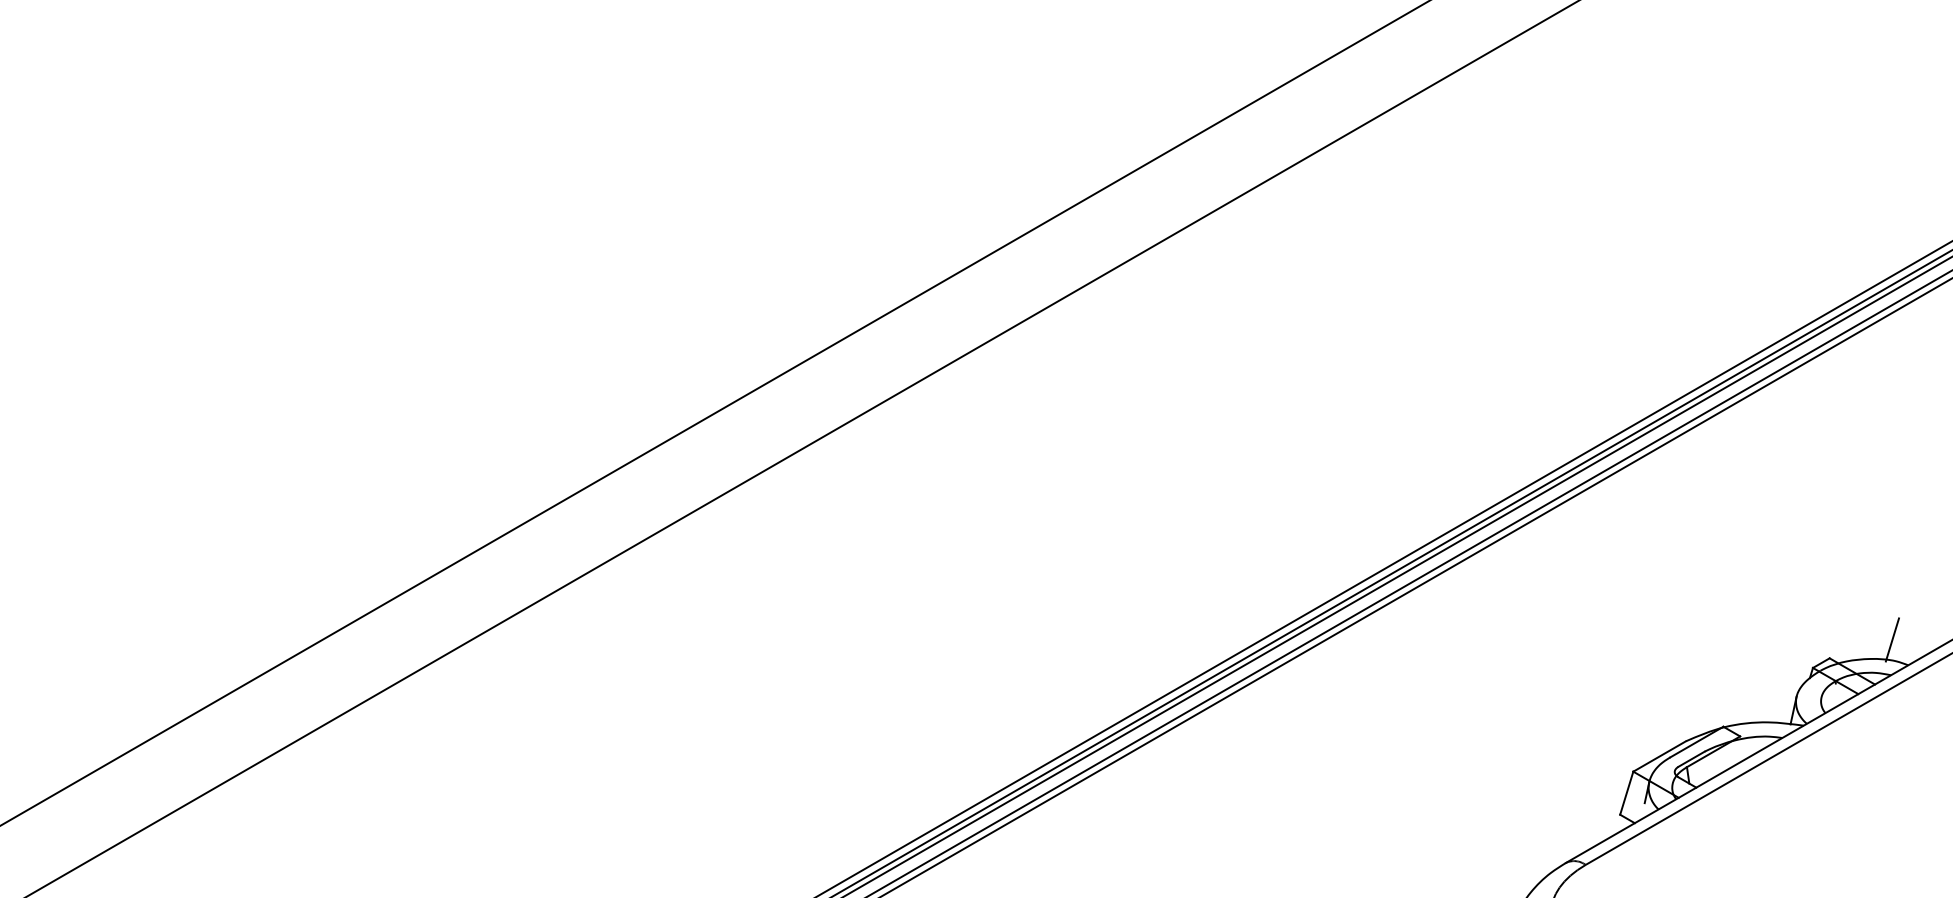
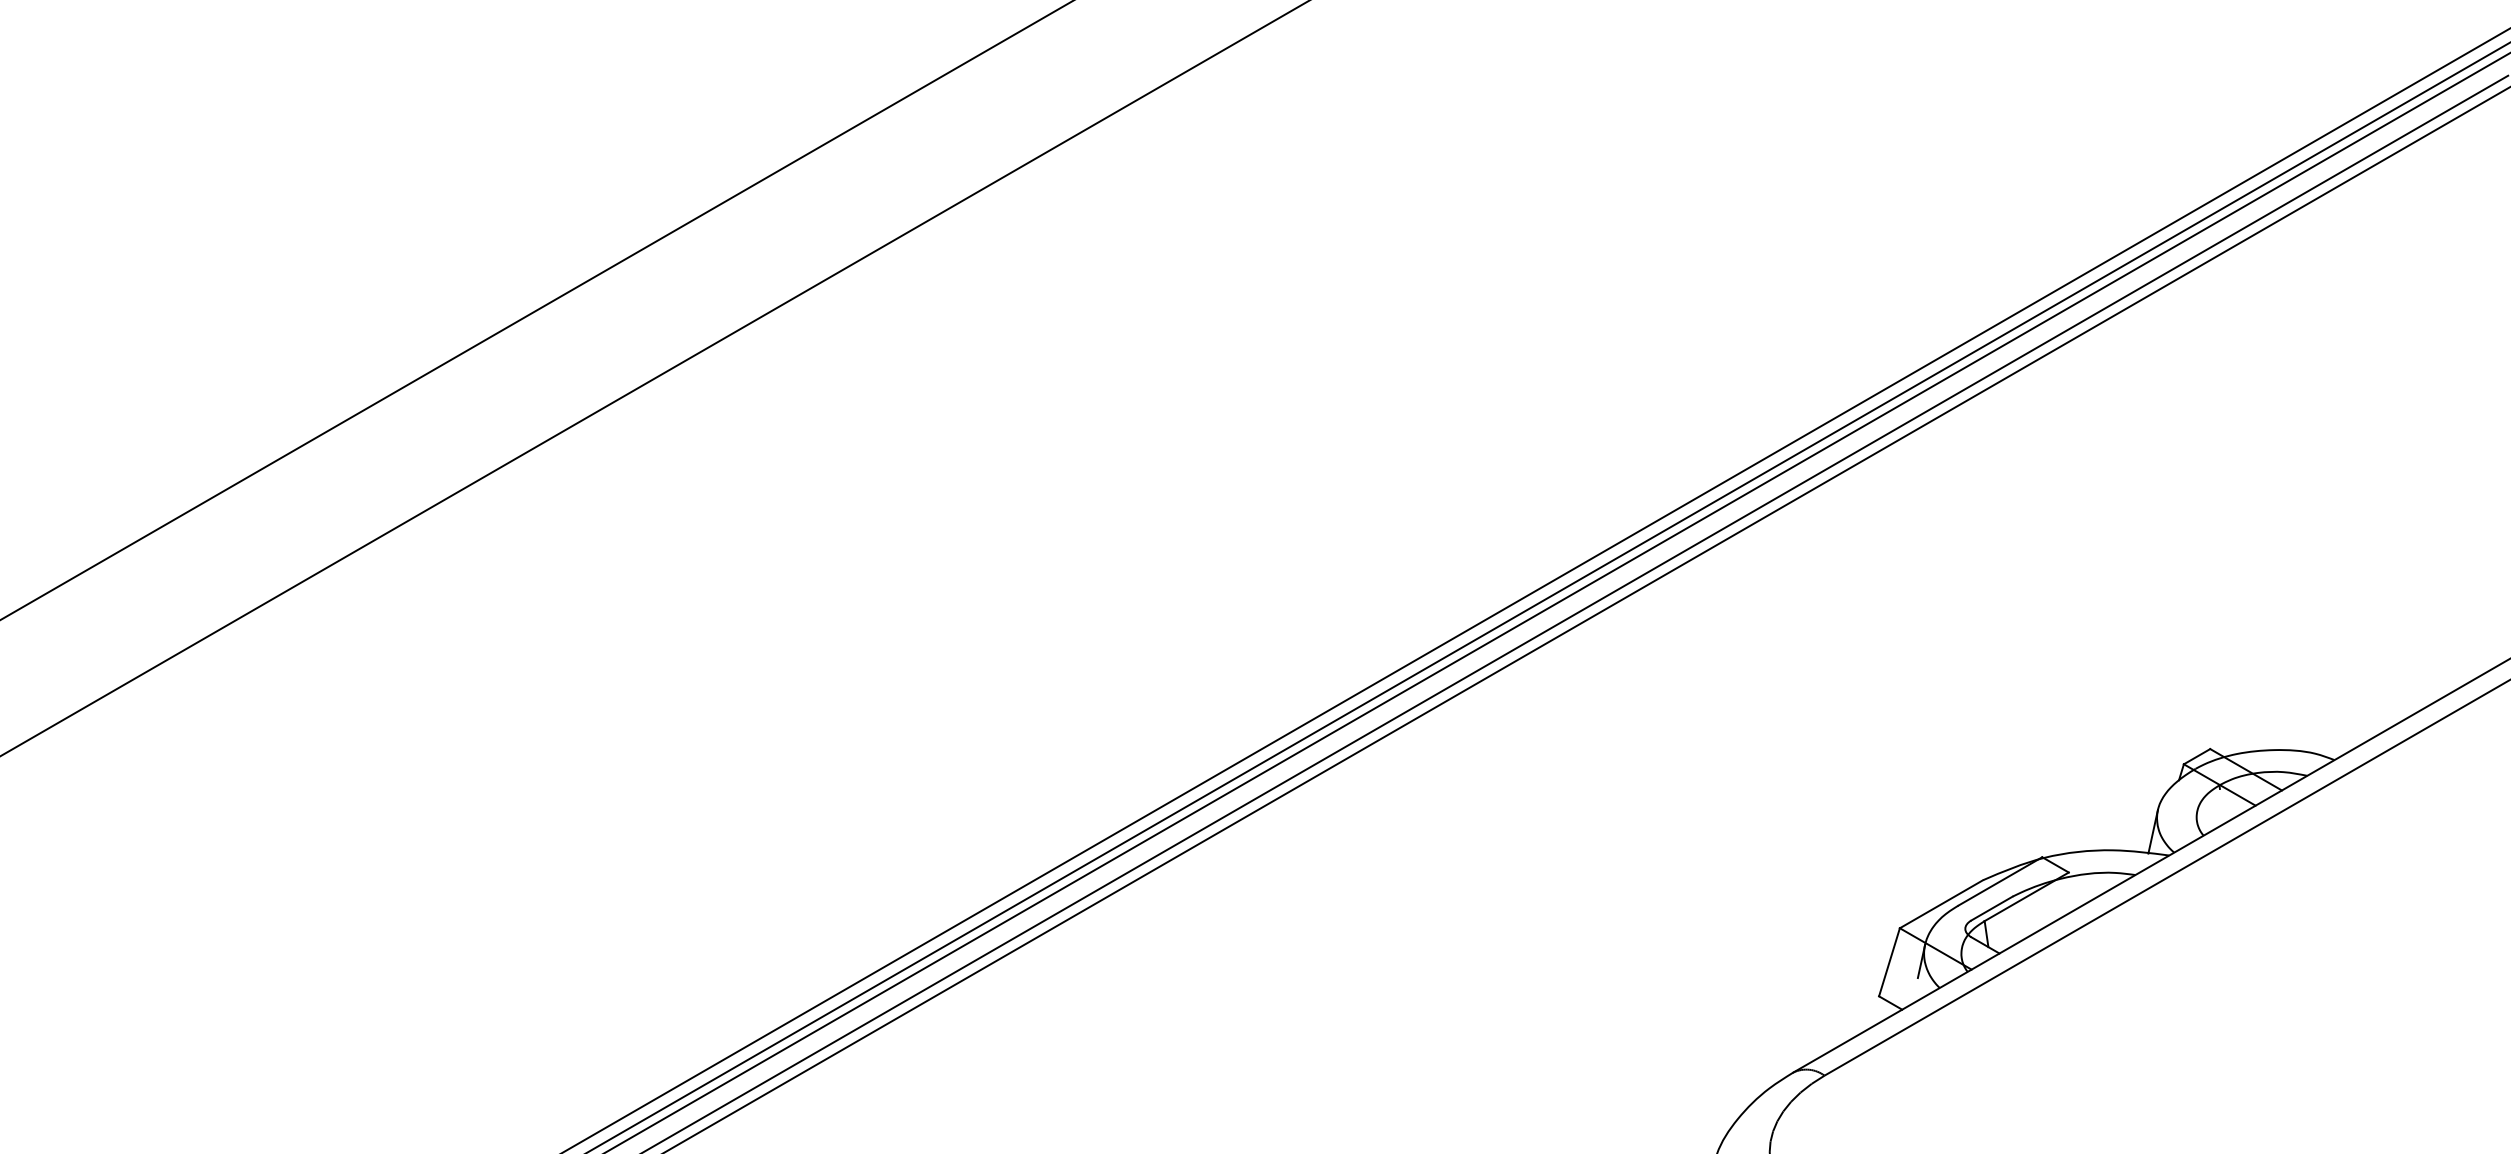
line: (1892, 639) -> (2309, 719), removed

